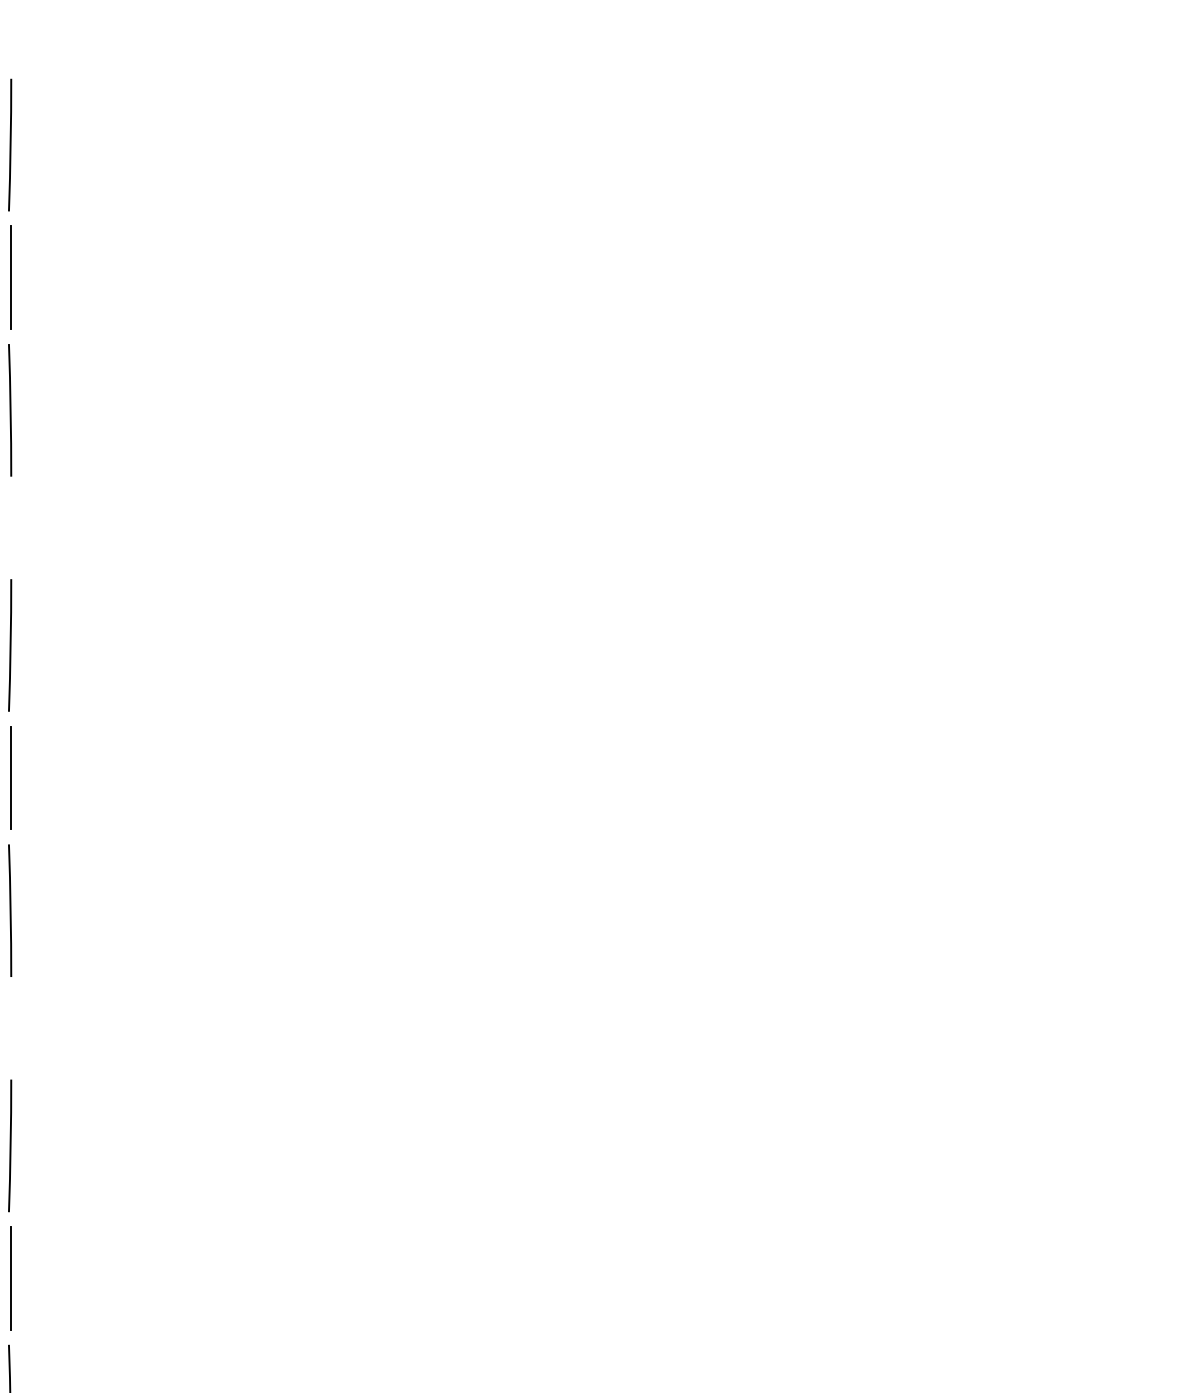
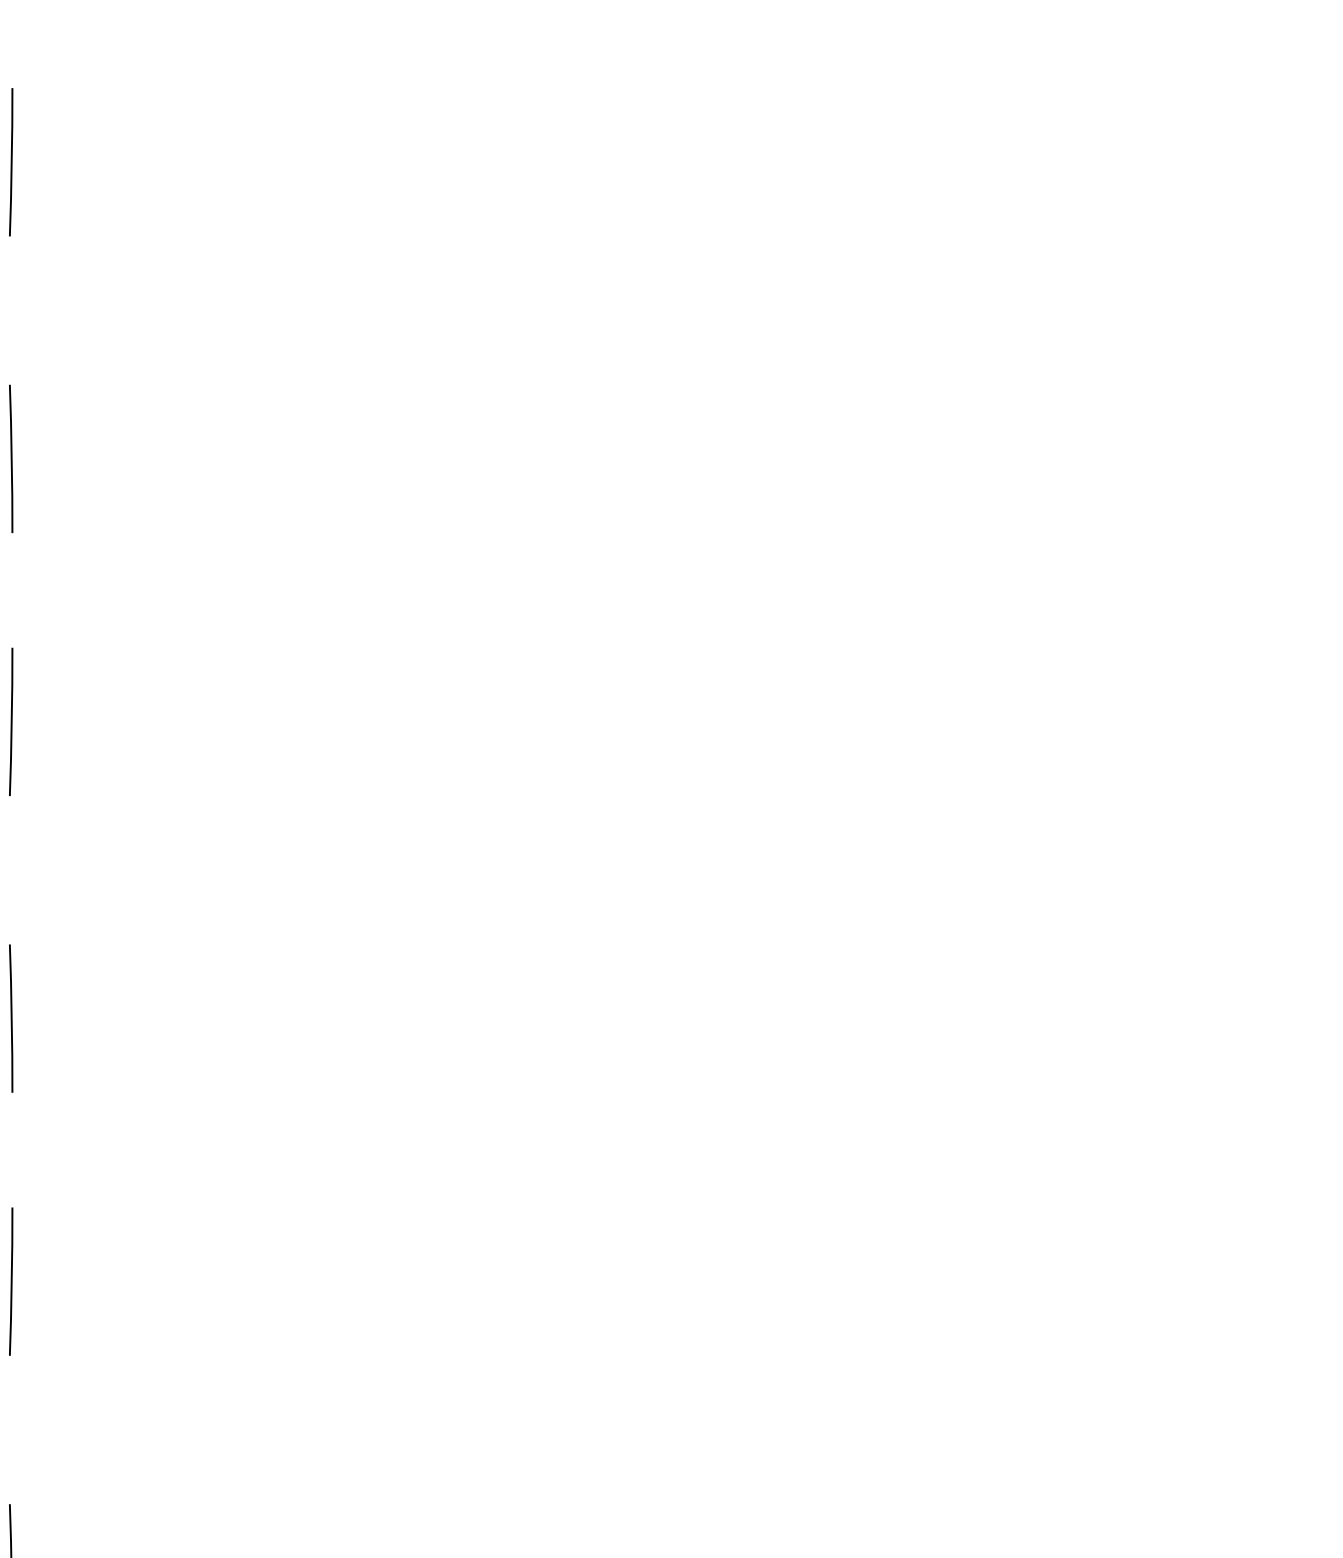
line: (11, 277) -> (12, 310), removed
line: (11, 777) -> (12, 869), removed
line: (11, 1278) -> (12, 1429), removed

